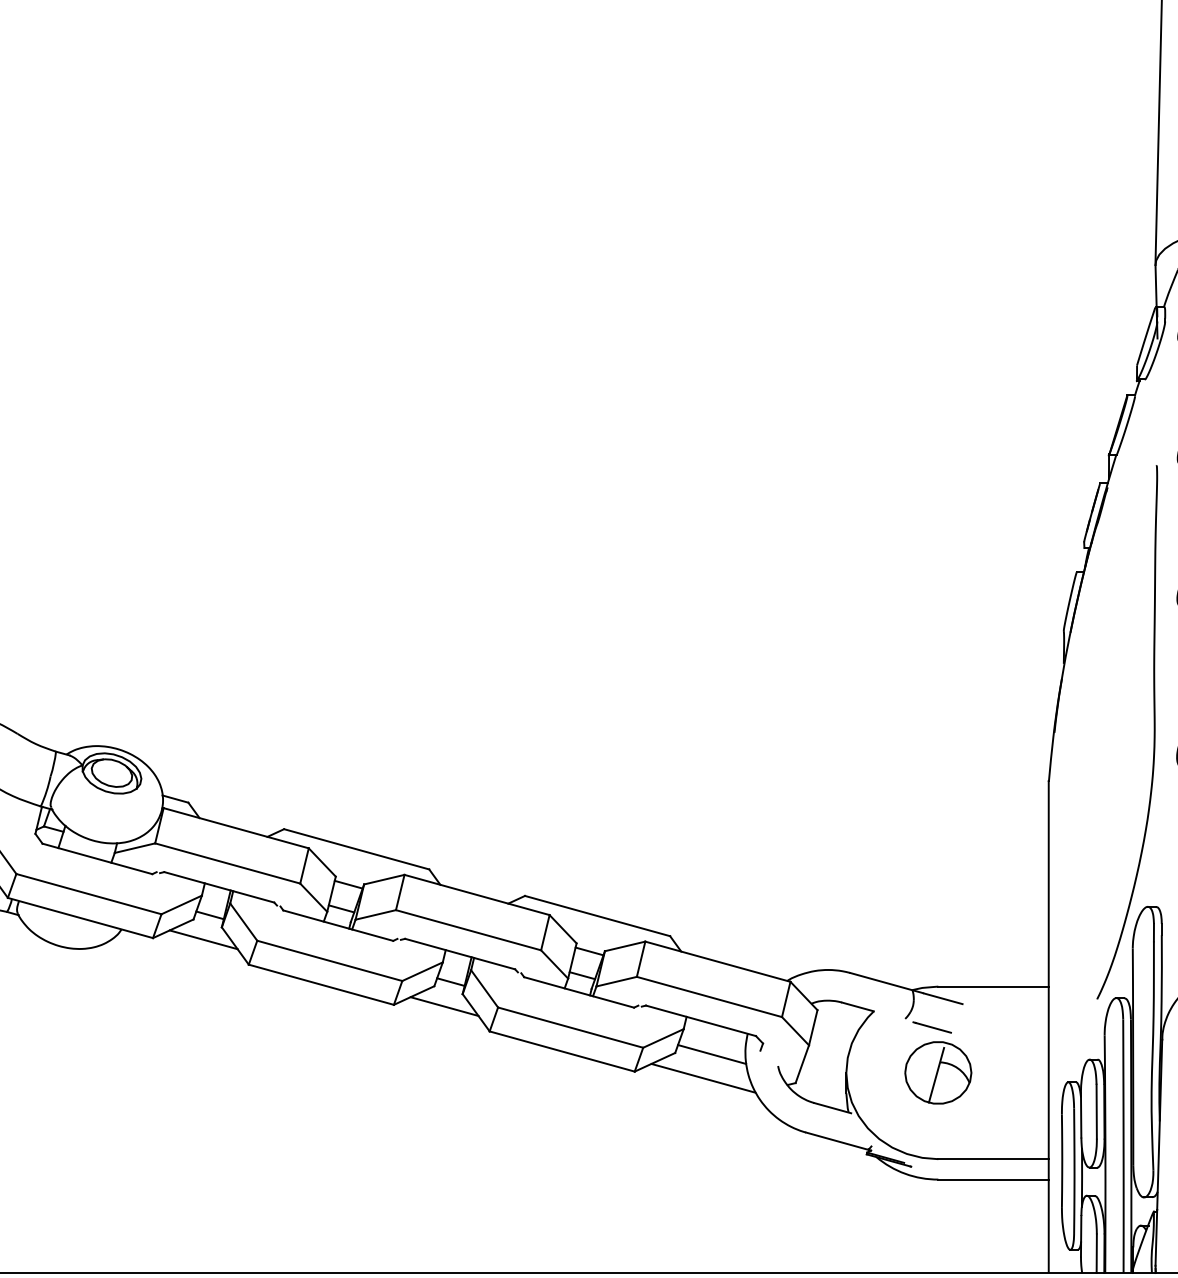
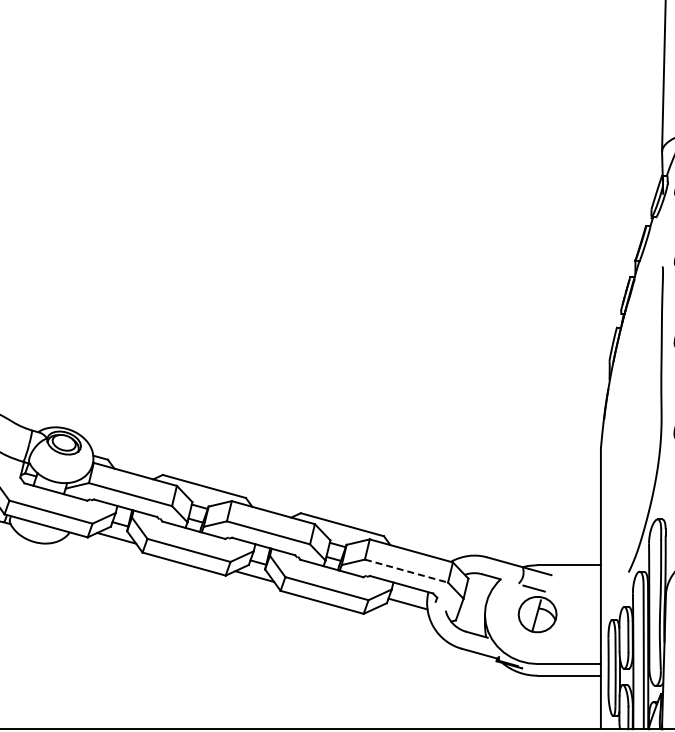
line: (709, 997) -> (406, 571), solid -> dashed
line: (702, 1077) -> (402, 617), removed

